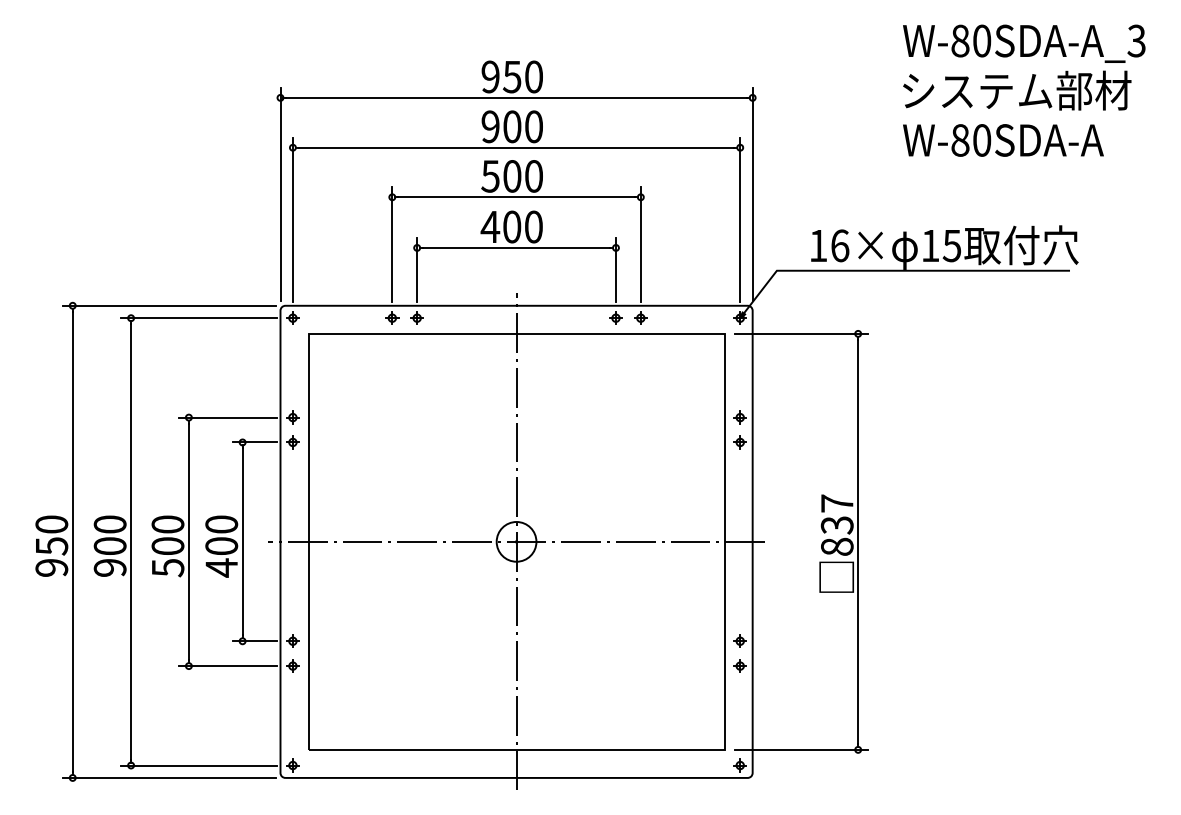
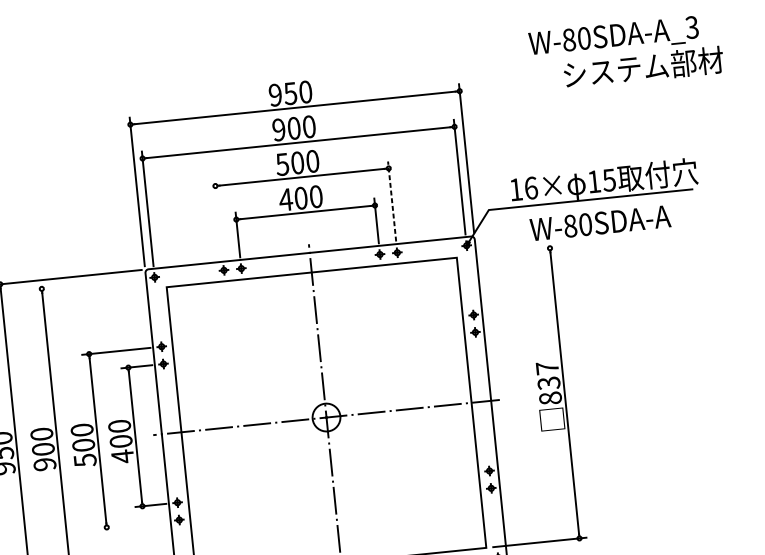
text: (1024, 43) -> (614, 37), moved
text: (1003, 140) -> (600, 223), moved
line: (392, 244) -> (218, 218), removed
line: (640, 244) -> (391, 201), solid -> dashed
line: (198, 318) -> (88, 284), removed
line: (801, 333) -> (510, 252), removed
line: (227, 666) -> (133, 524), removed

